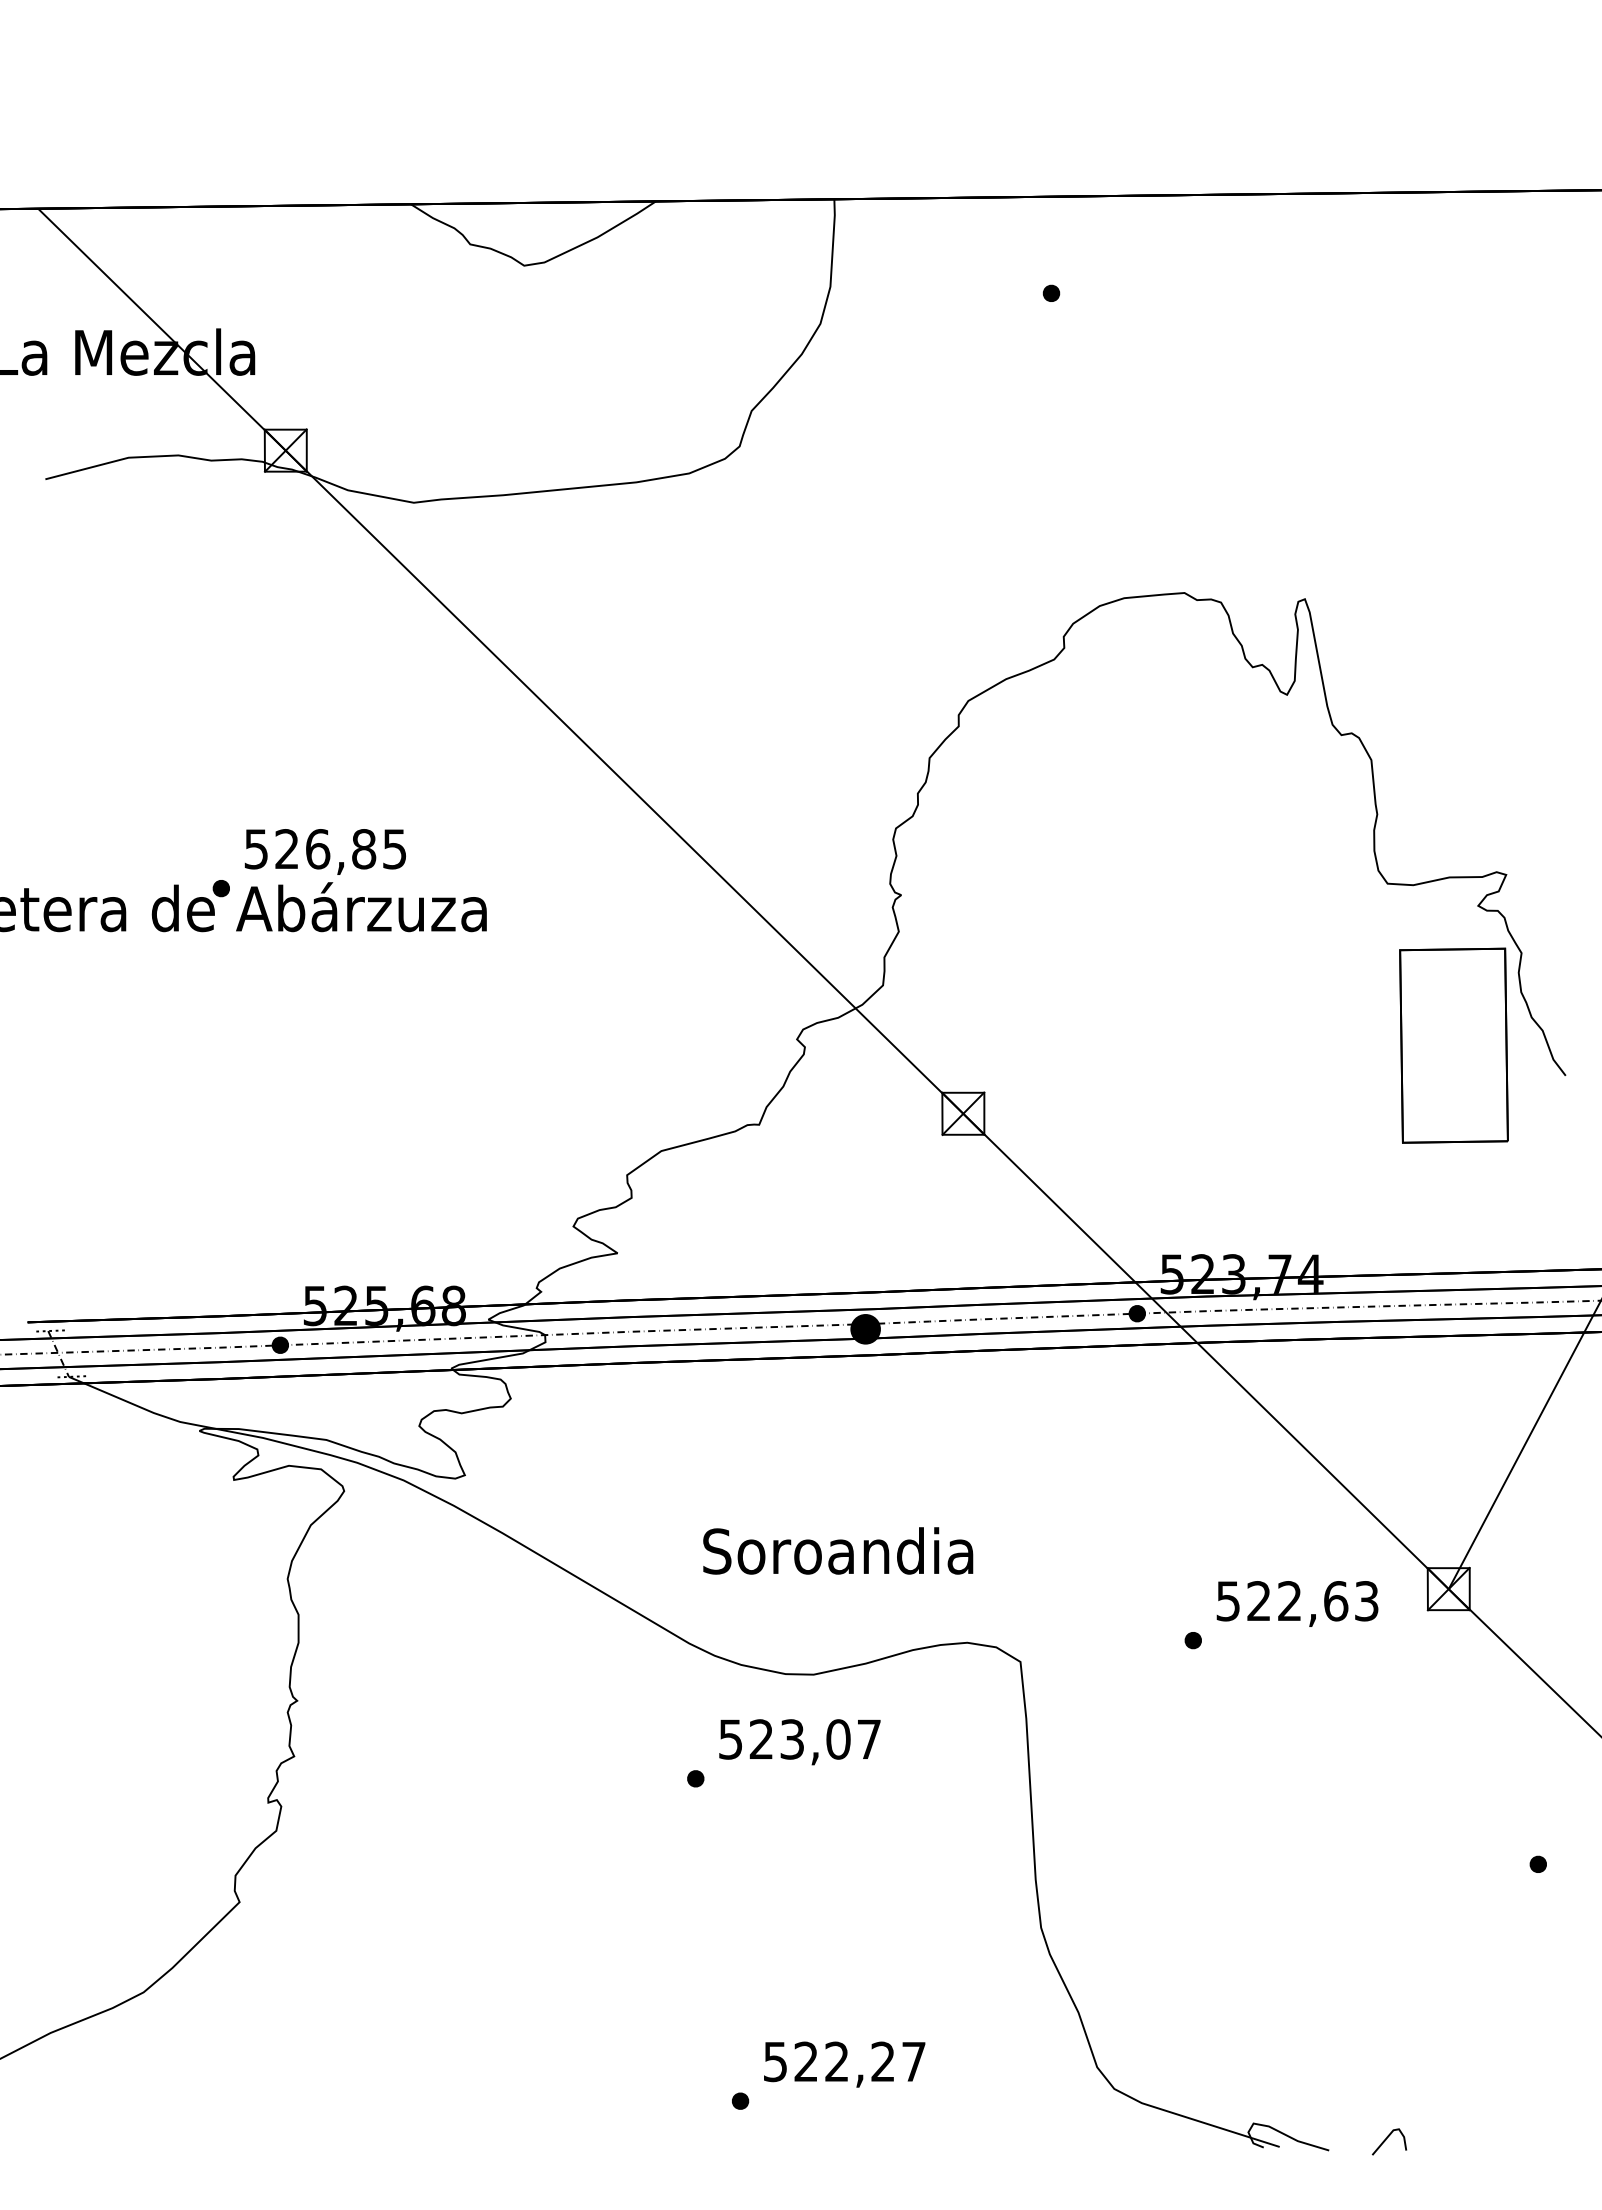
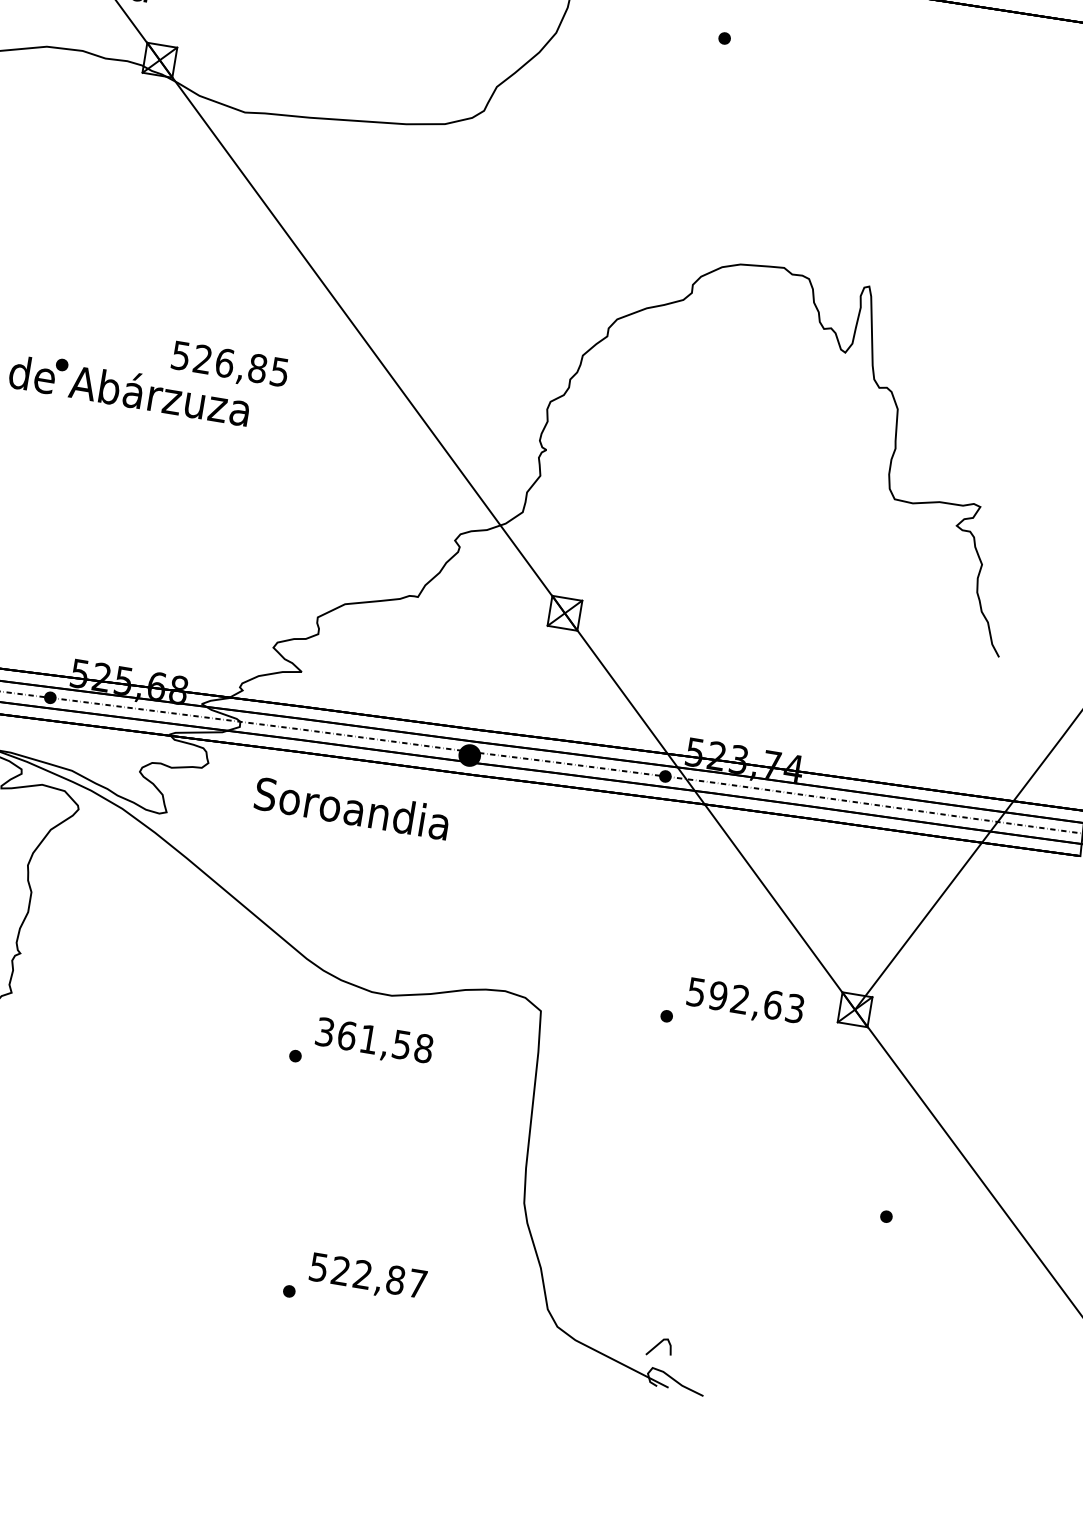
text: (324, 851) -> (229, 365), moved
part: (1453, 1045) -> (922, 622), removed
text: (838, 1550) -> (352, 808), moved
text: (1259, 1601) -> (718, 996), 522,63 -> 592,63
text: (800, 1739) -> (374, 1040), 523,07 -> 361,58
text: (883, 2061) -> (396, 1279), 522,27 -> 522,87
line: (1386, 2140) -> (657, 1346), moved

